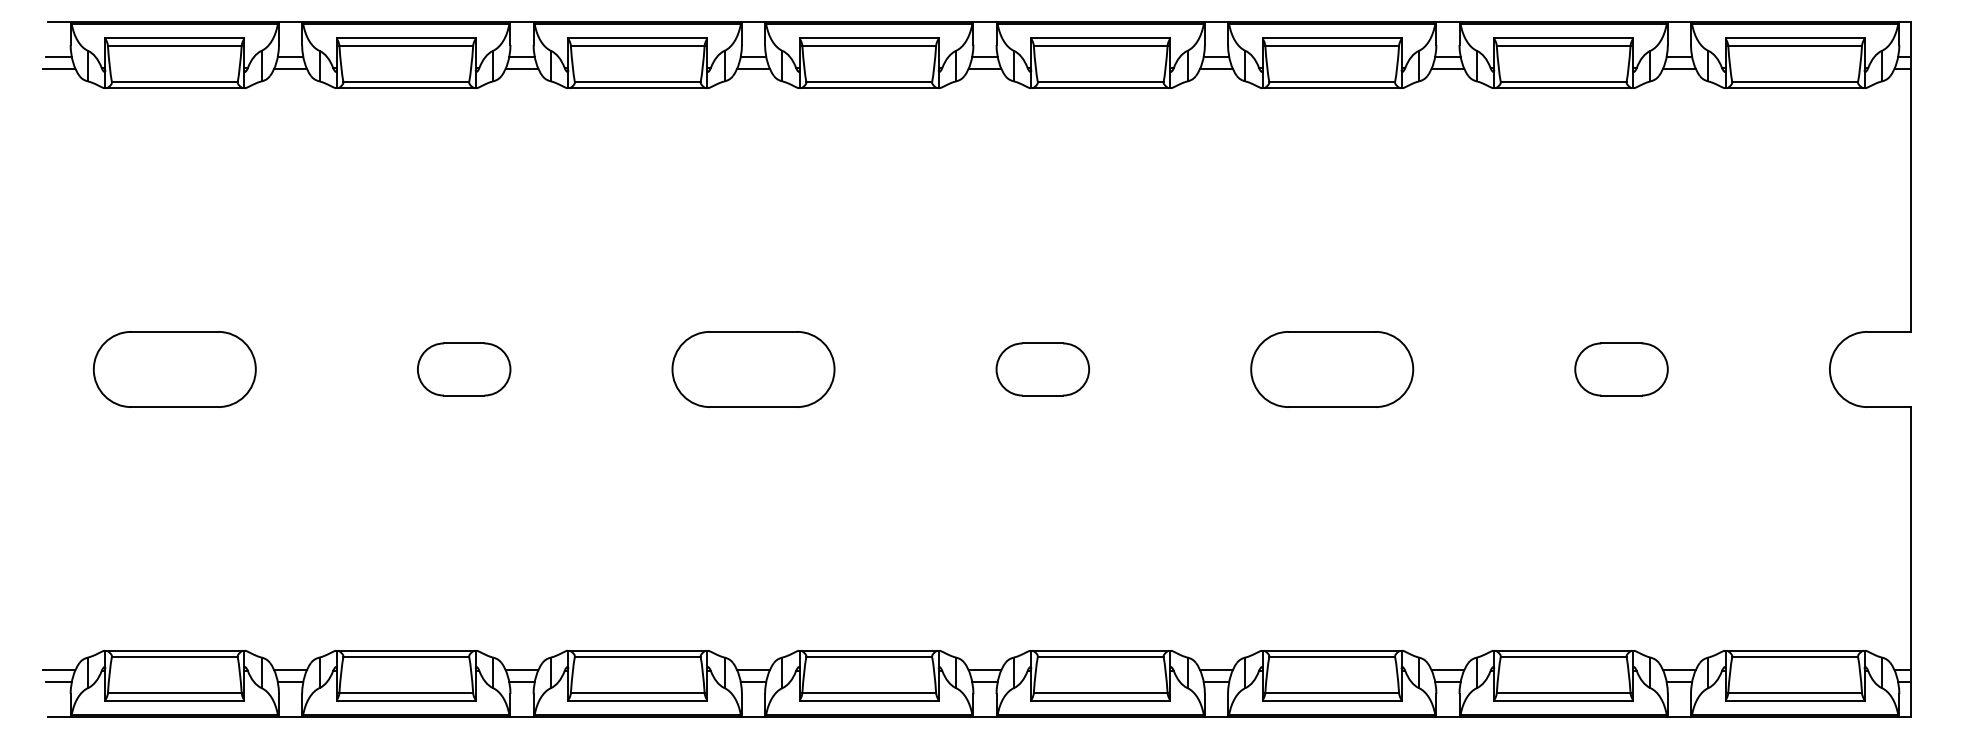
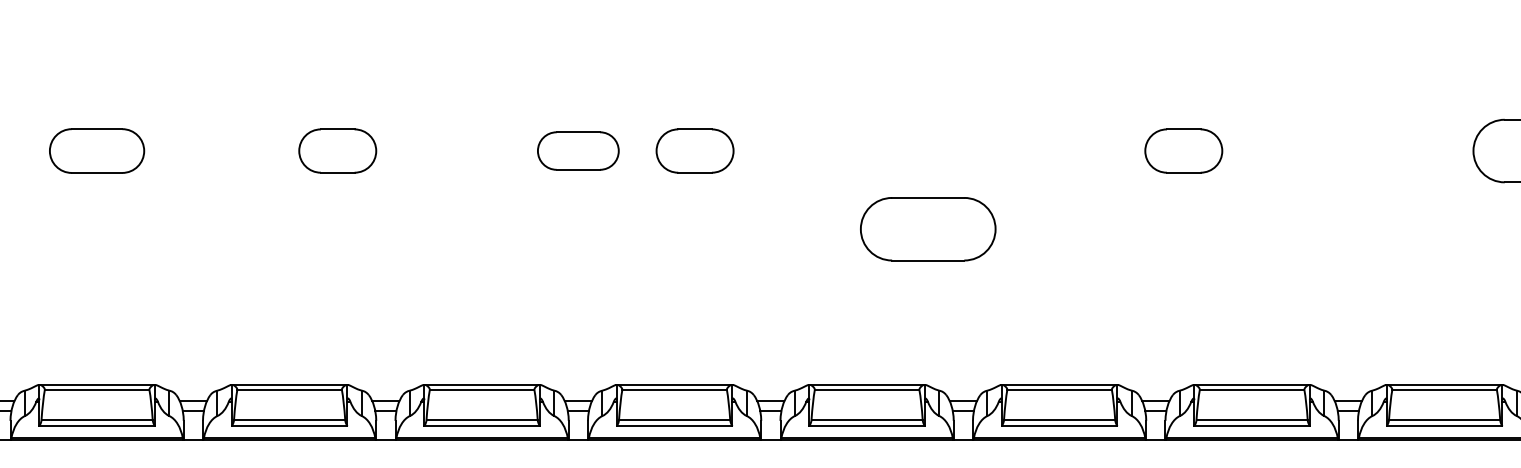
part: (174, 369) -> (96, 151), size x0.7
part: (753, 369) -> (578, 151), size x0.6
part: (1042, 369) -> (694, 151), moved
part: (1332, 369) -> (928, 229), moved
part: (1621, 369) -> (1183, 151), moved

